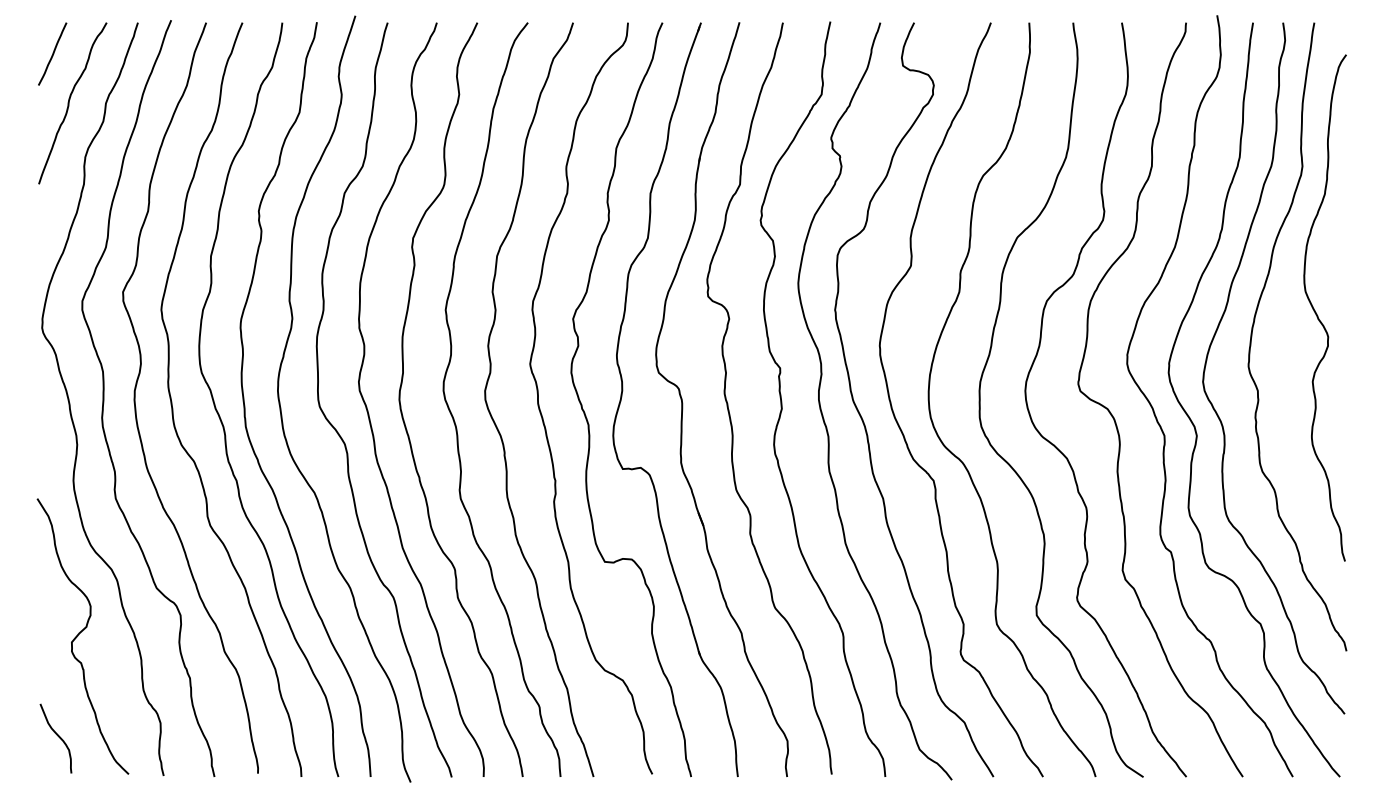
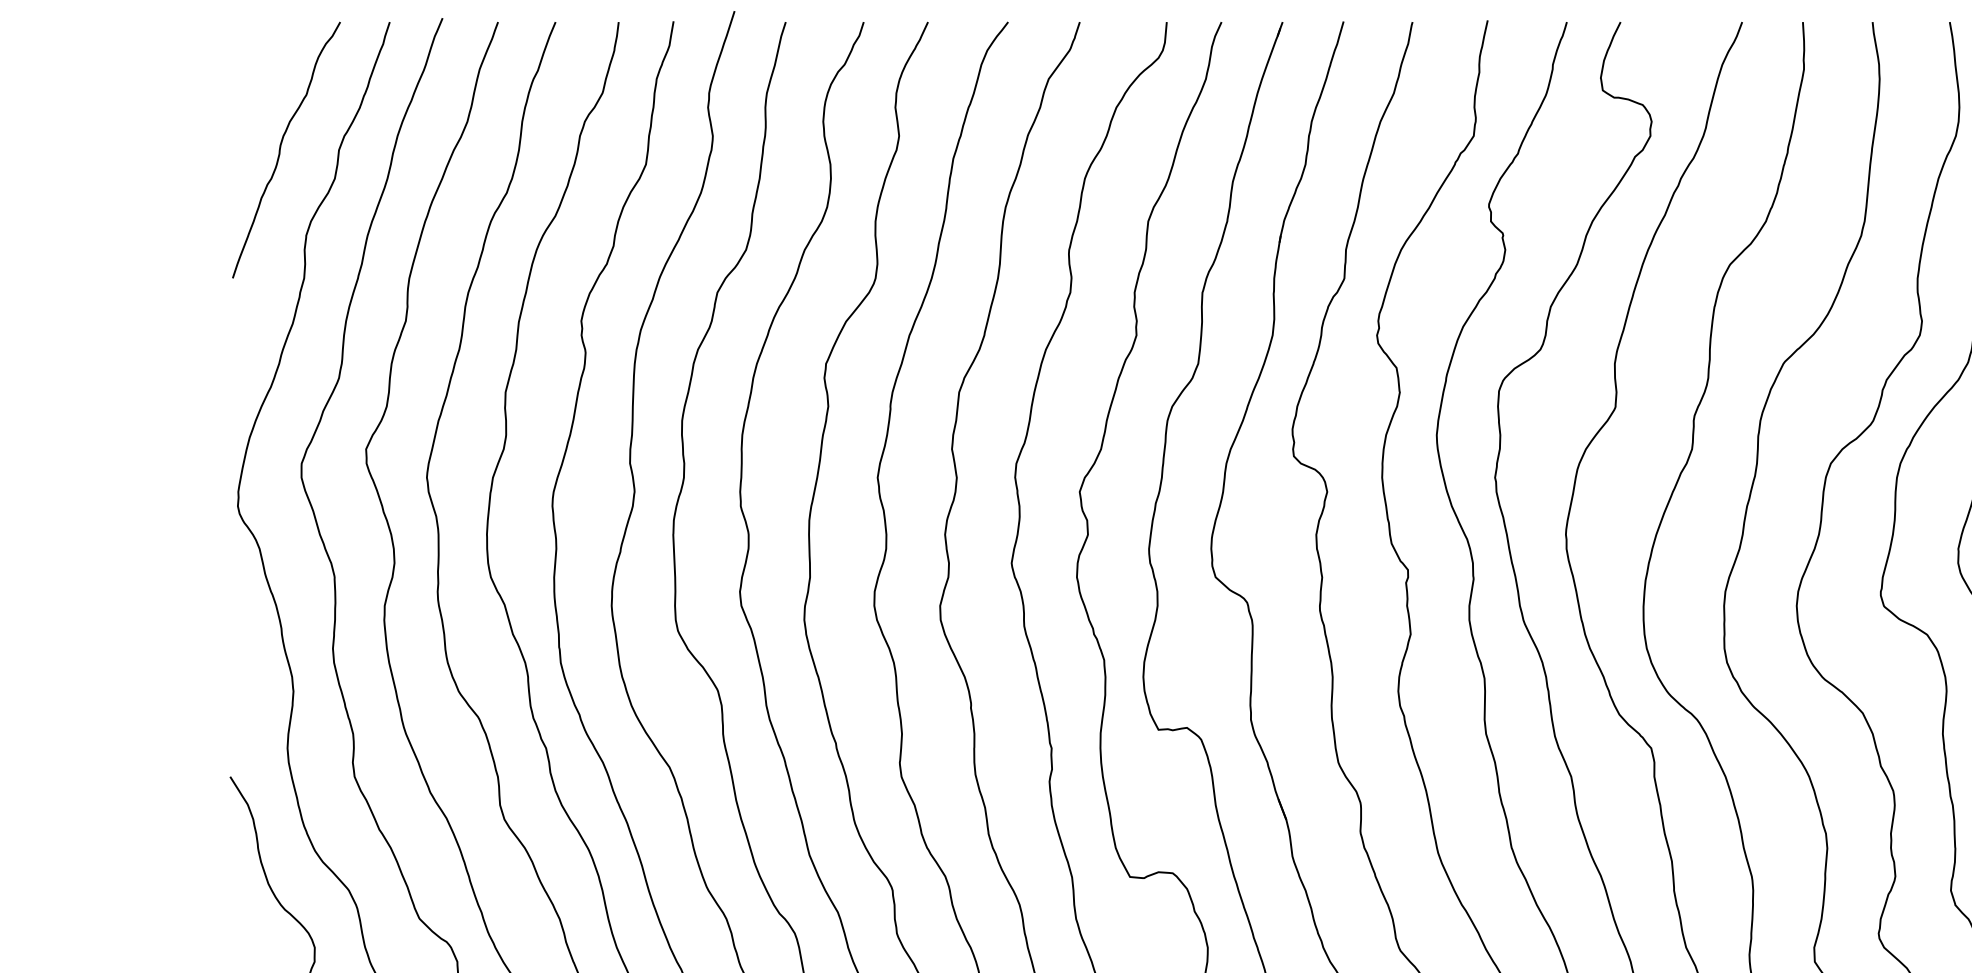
line: (52, 53) -> (254, 70), removed

